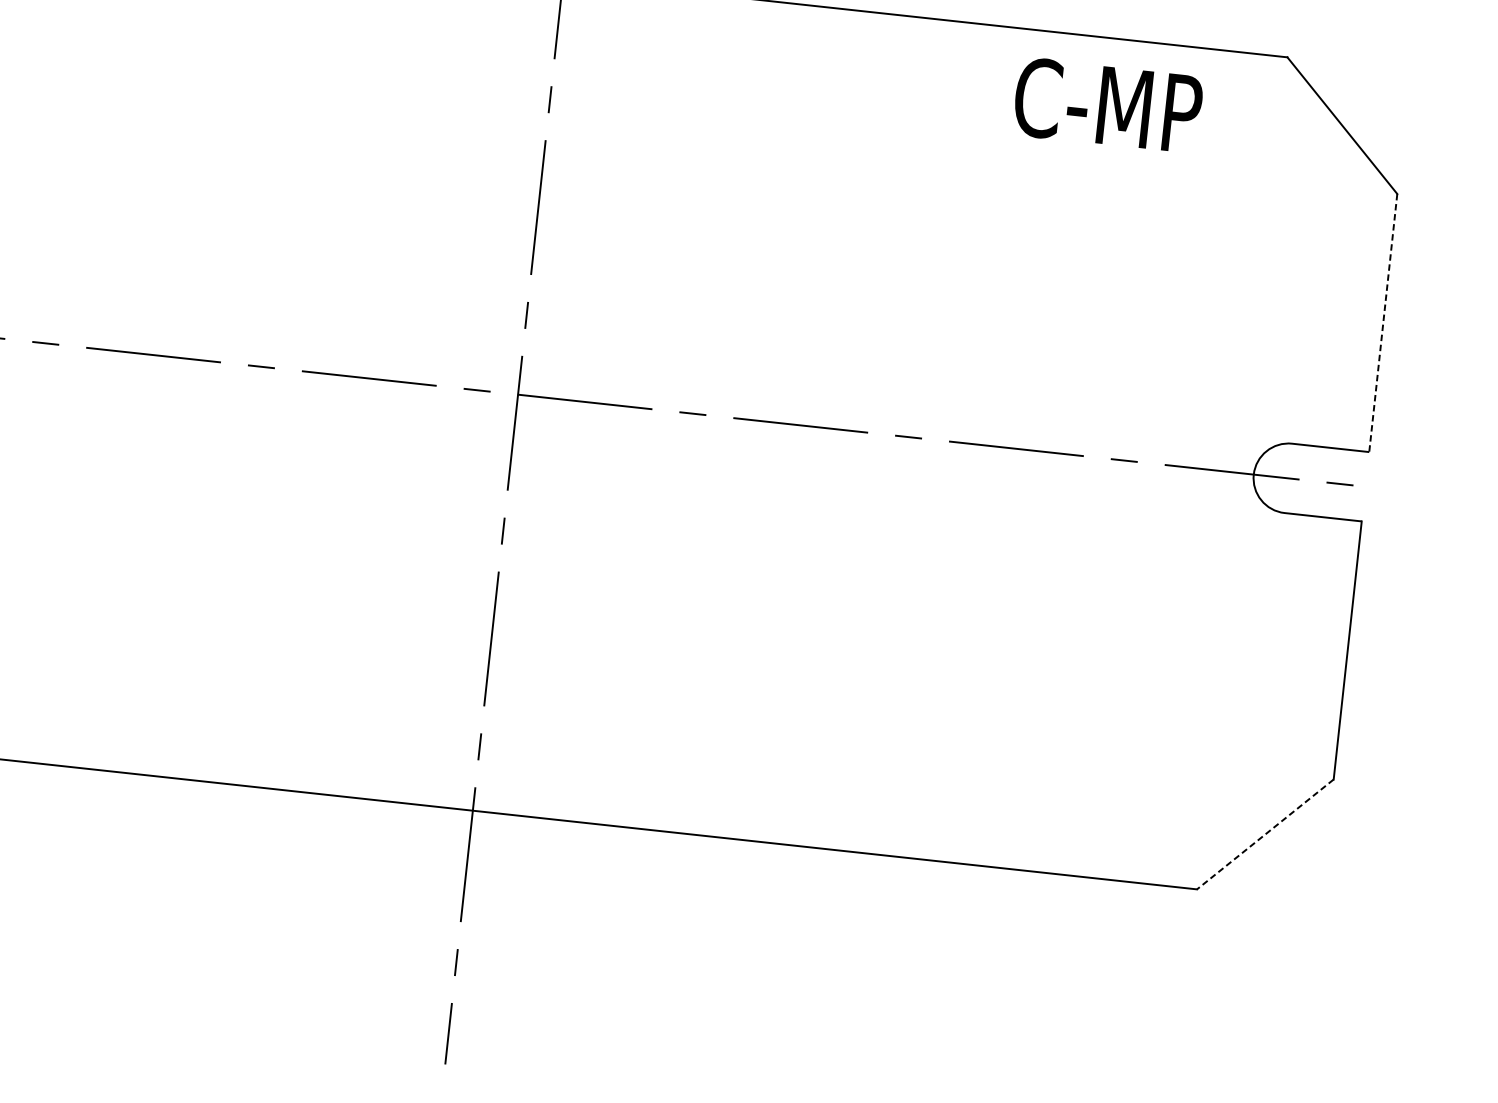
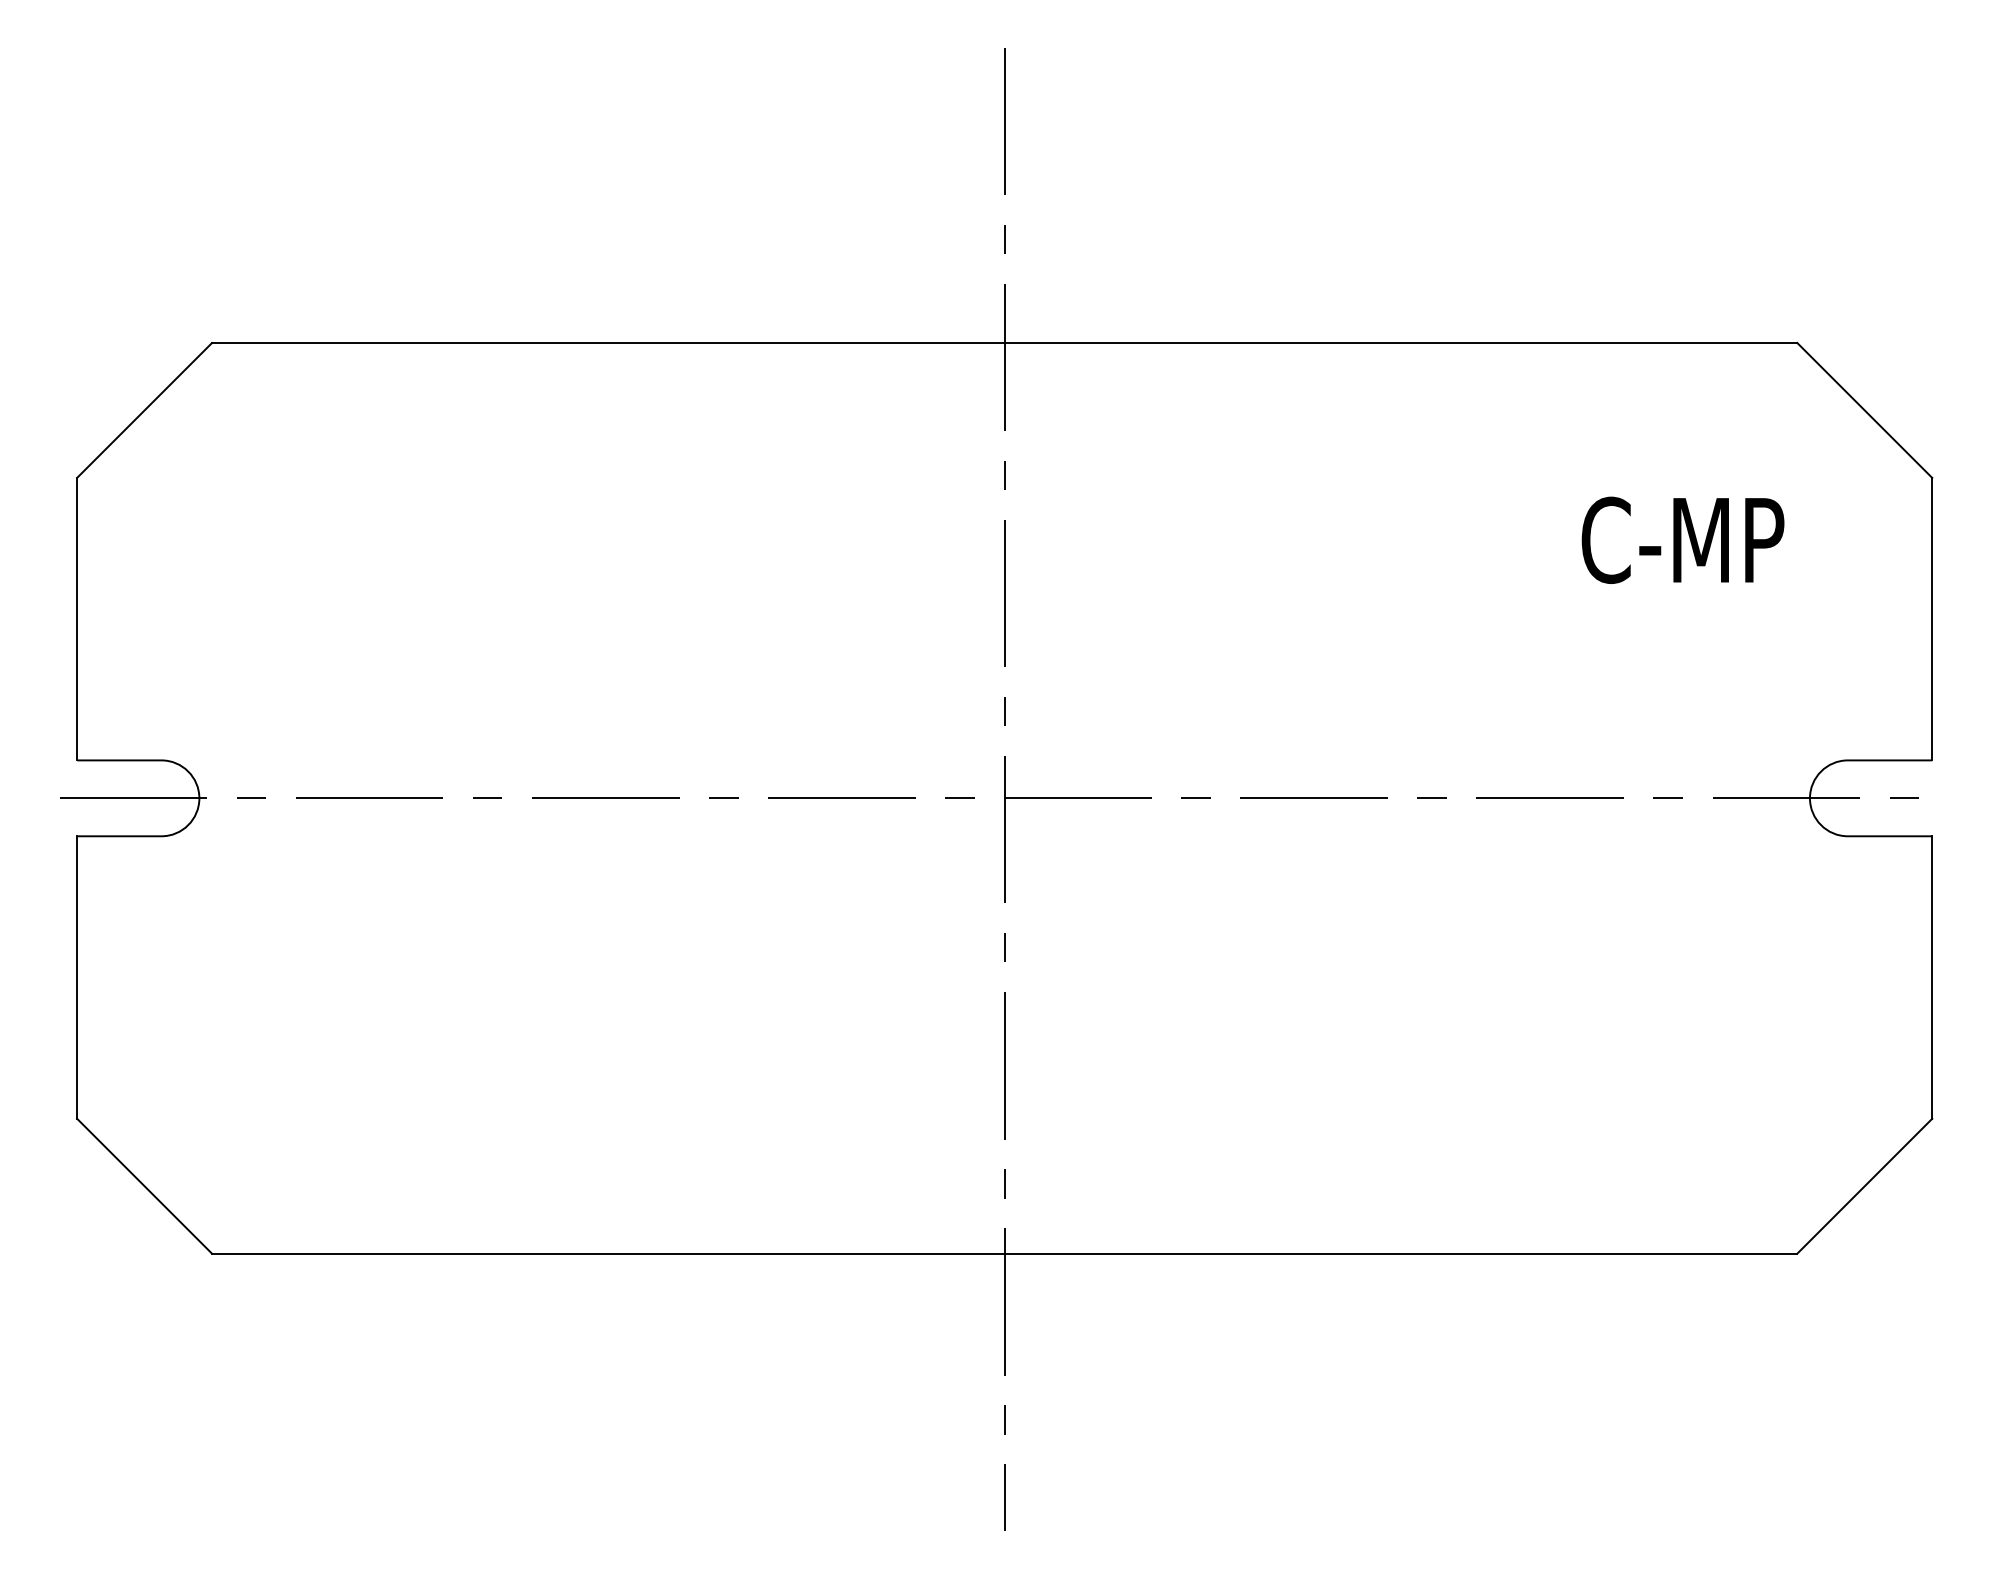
text: (1107, 104) -> (1682, 539), moved
line: (1383, 323) -> (1932, 619), dashed -> solid
line: (1265, 834) -> (1864, 1186), dashed -> solid

